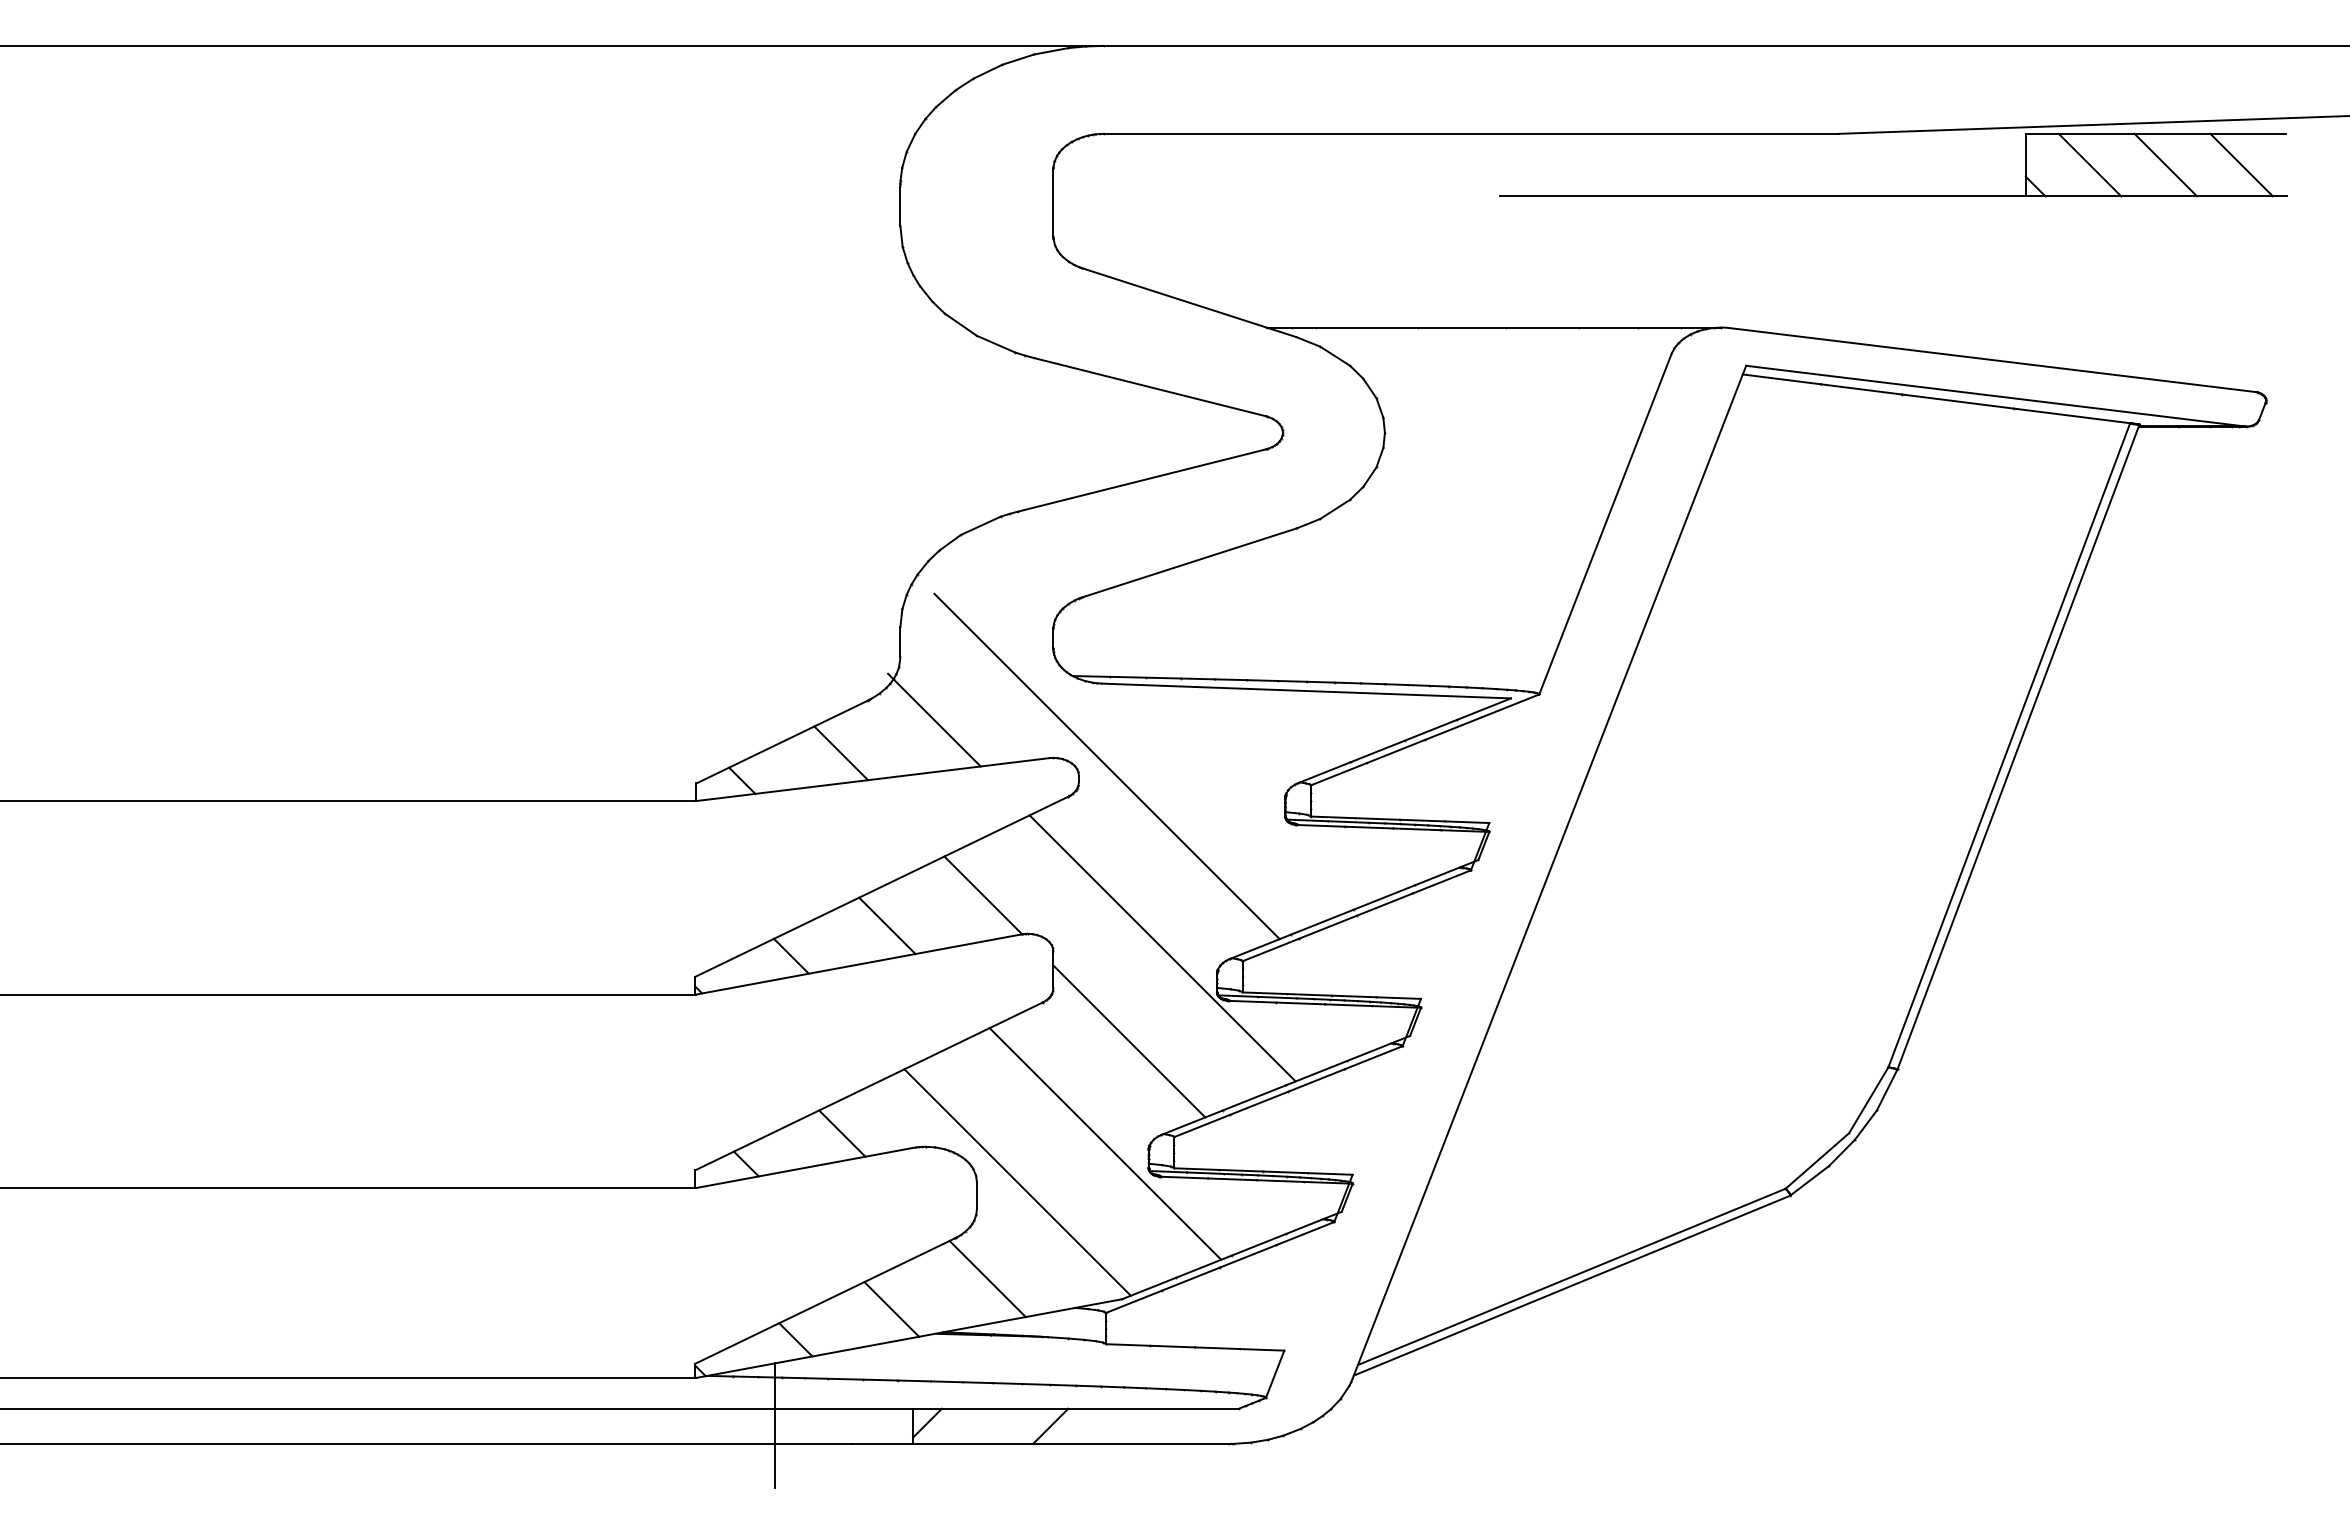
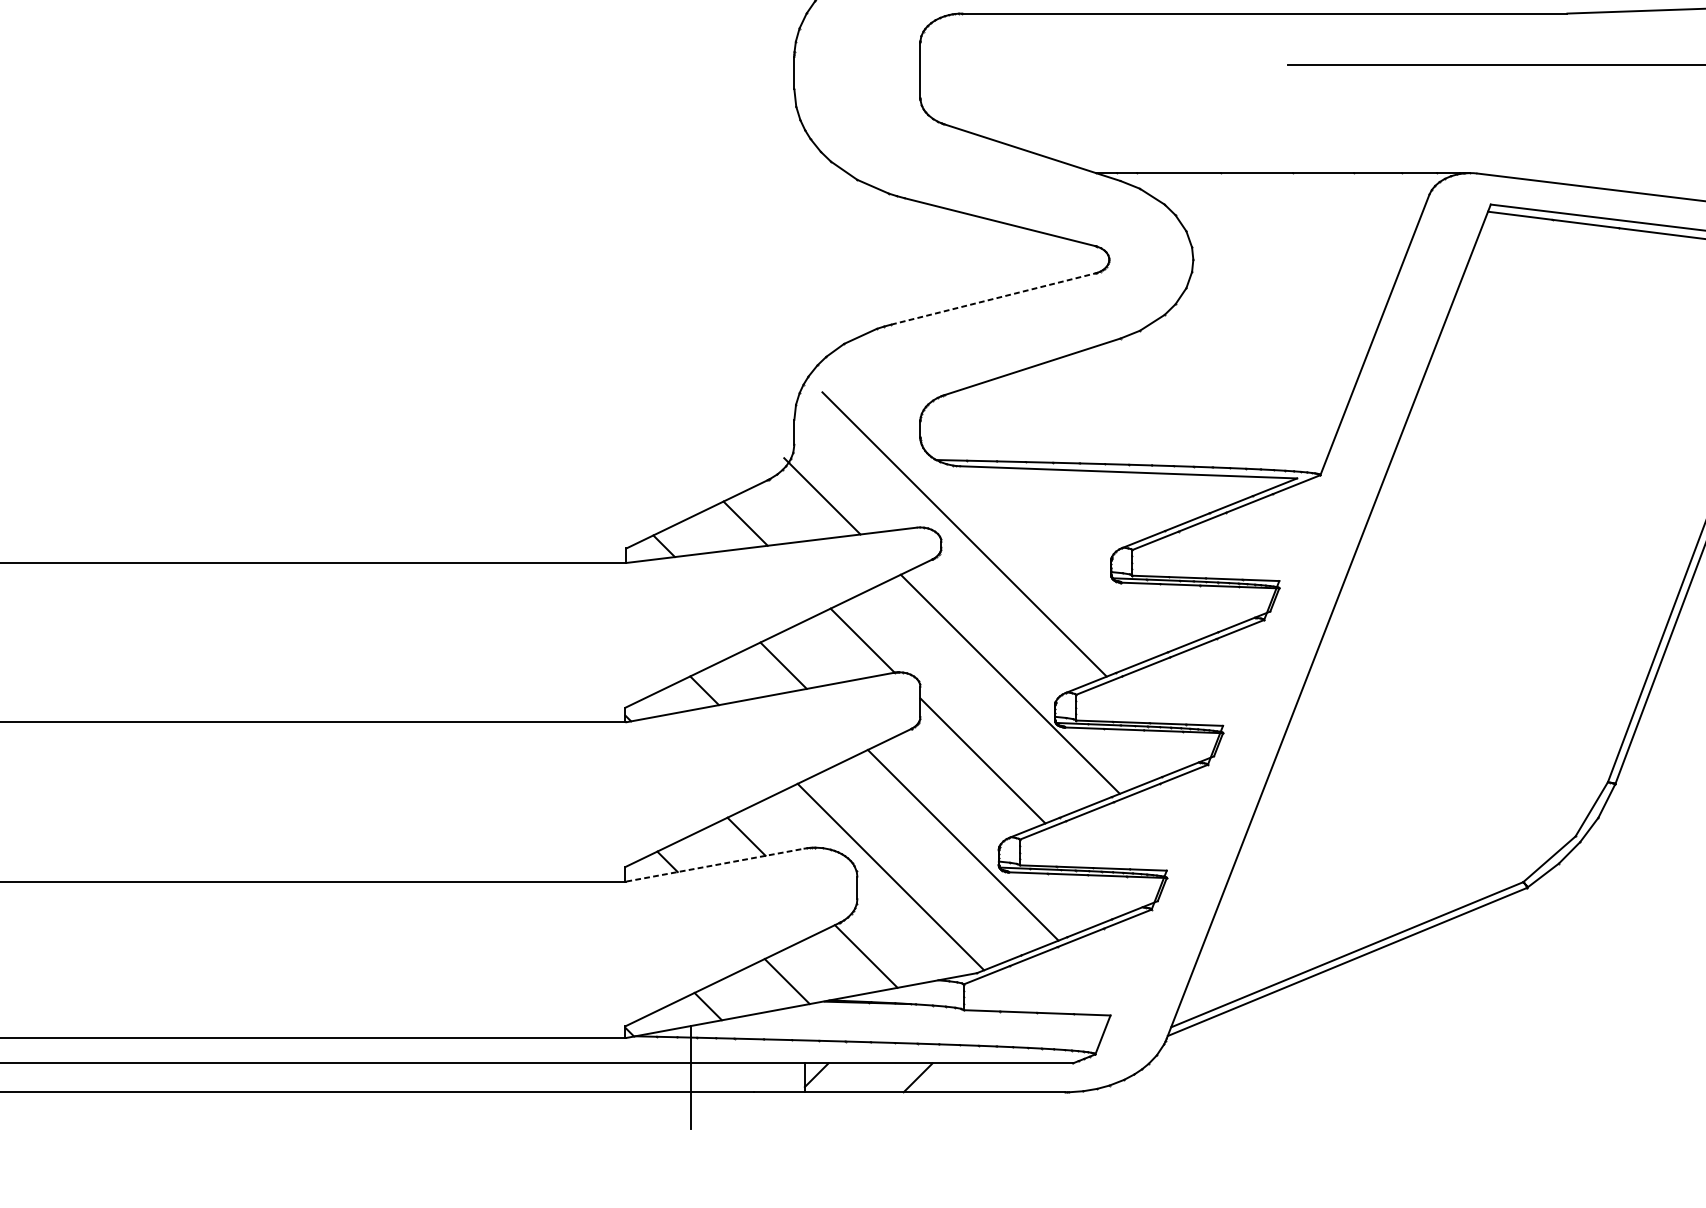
line: (1141, 480) -> (992, 299), solid -> dashed
line: (804, 1167) -> (715, 864), solid -> dashed

